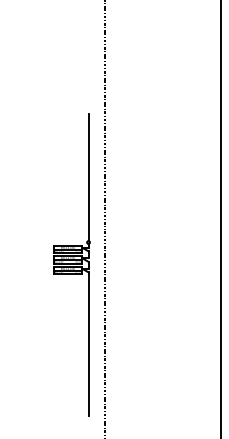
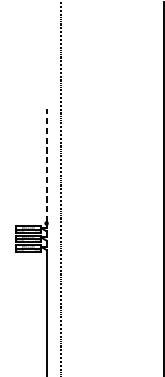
line: (88, 177) -> (46, 165), solid -> dashed

